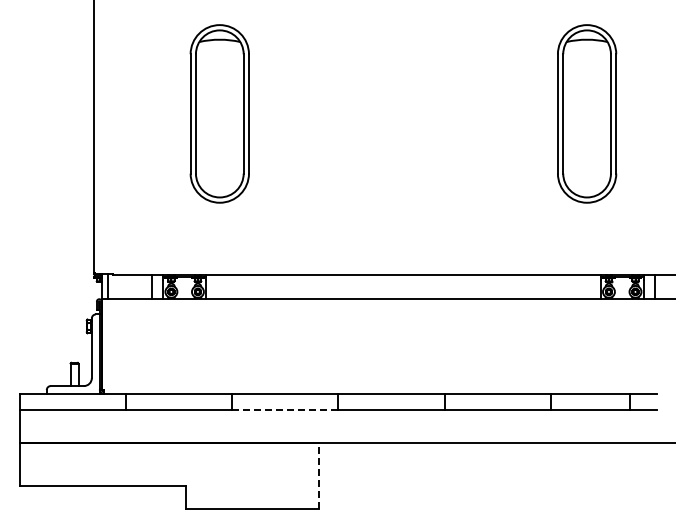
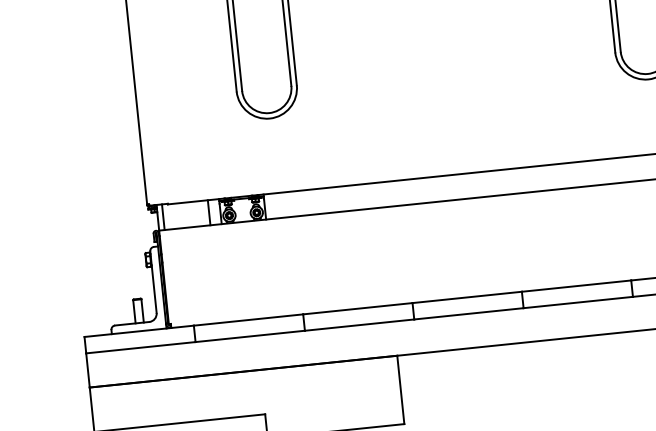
line: (284, 409) -> (358, 324), dashed -> solid
line: (318, 475) -> (400, 389), dashed -> solid

